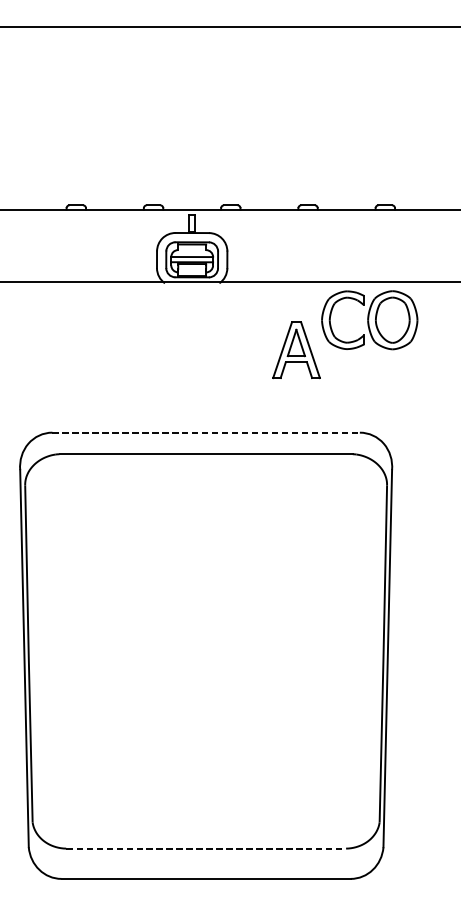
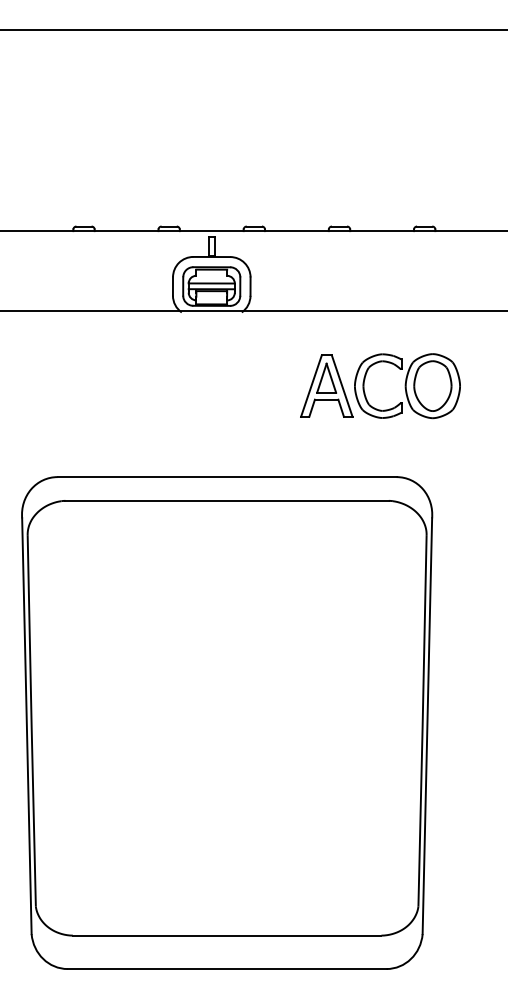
part: (369, 320) -> (407, 386), moved
line: (206, 433) -> (227, 477), dashed -> solid
line: (206, 848) -> (227, 935), dashed -> solid

